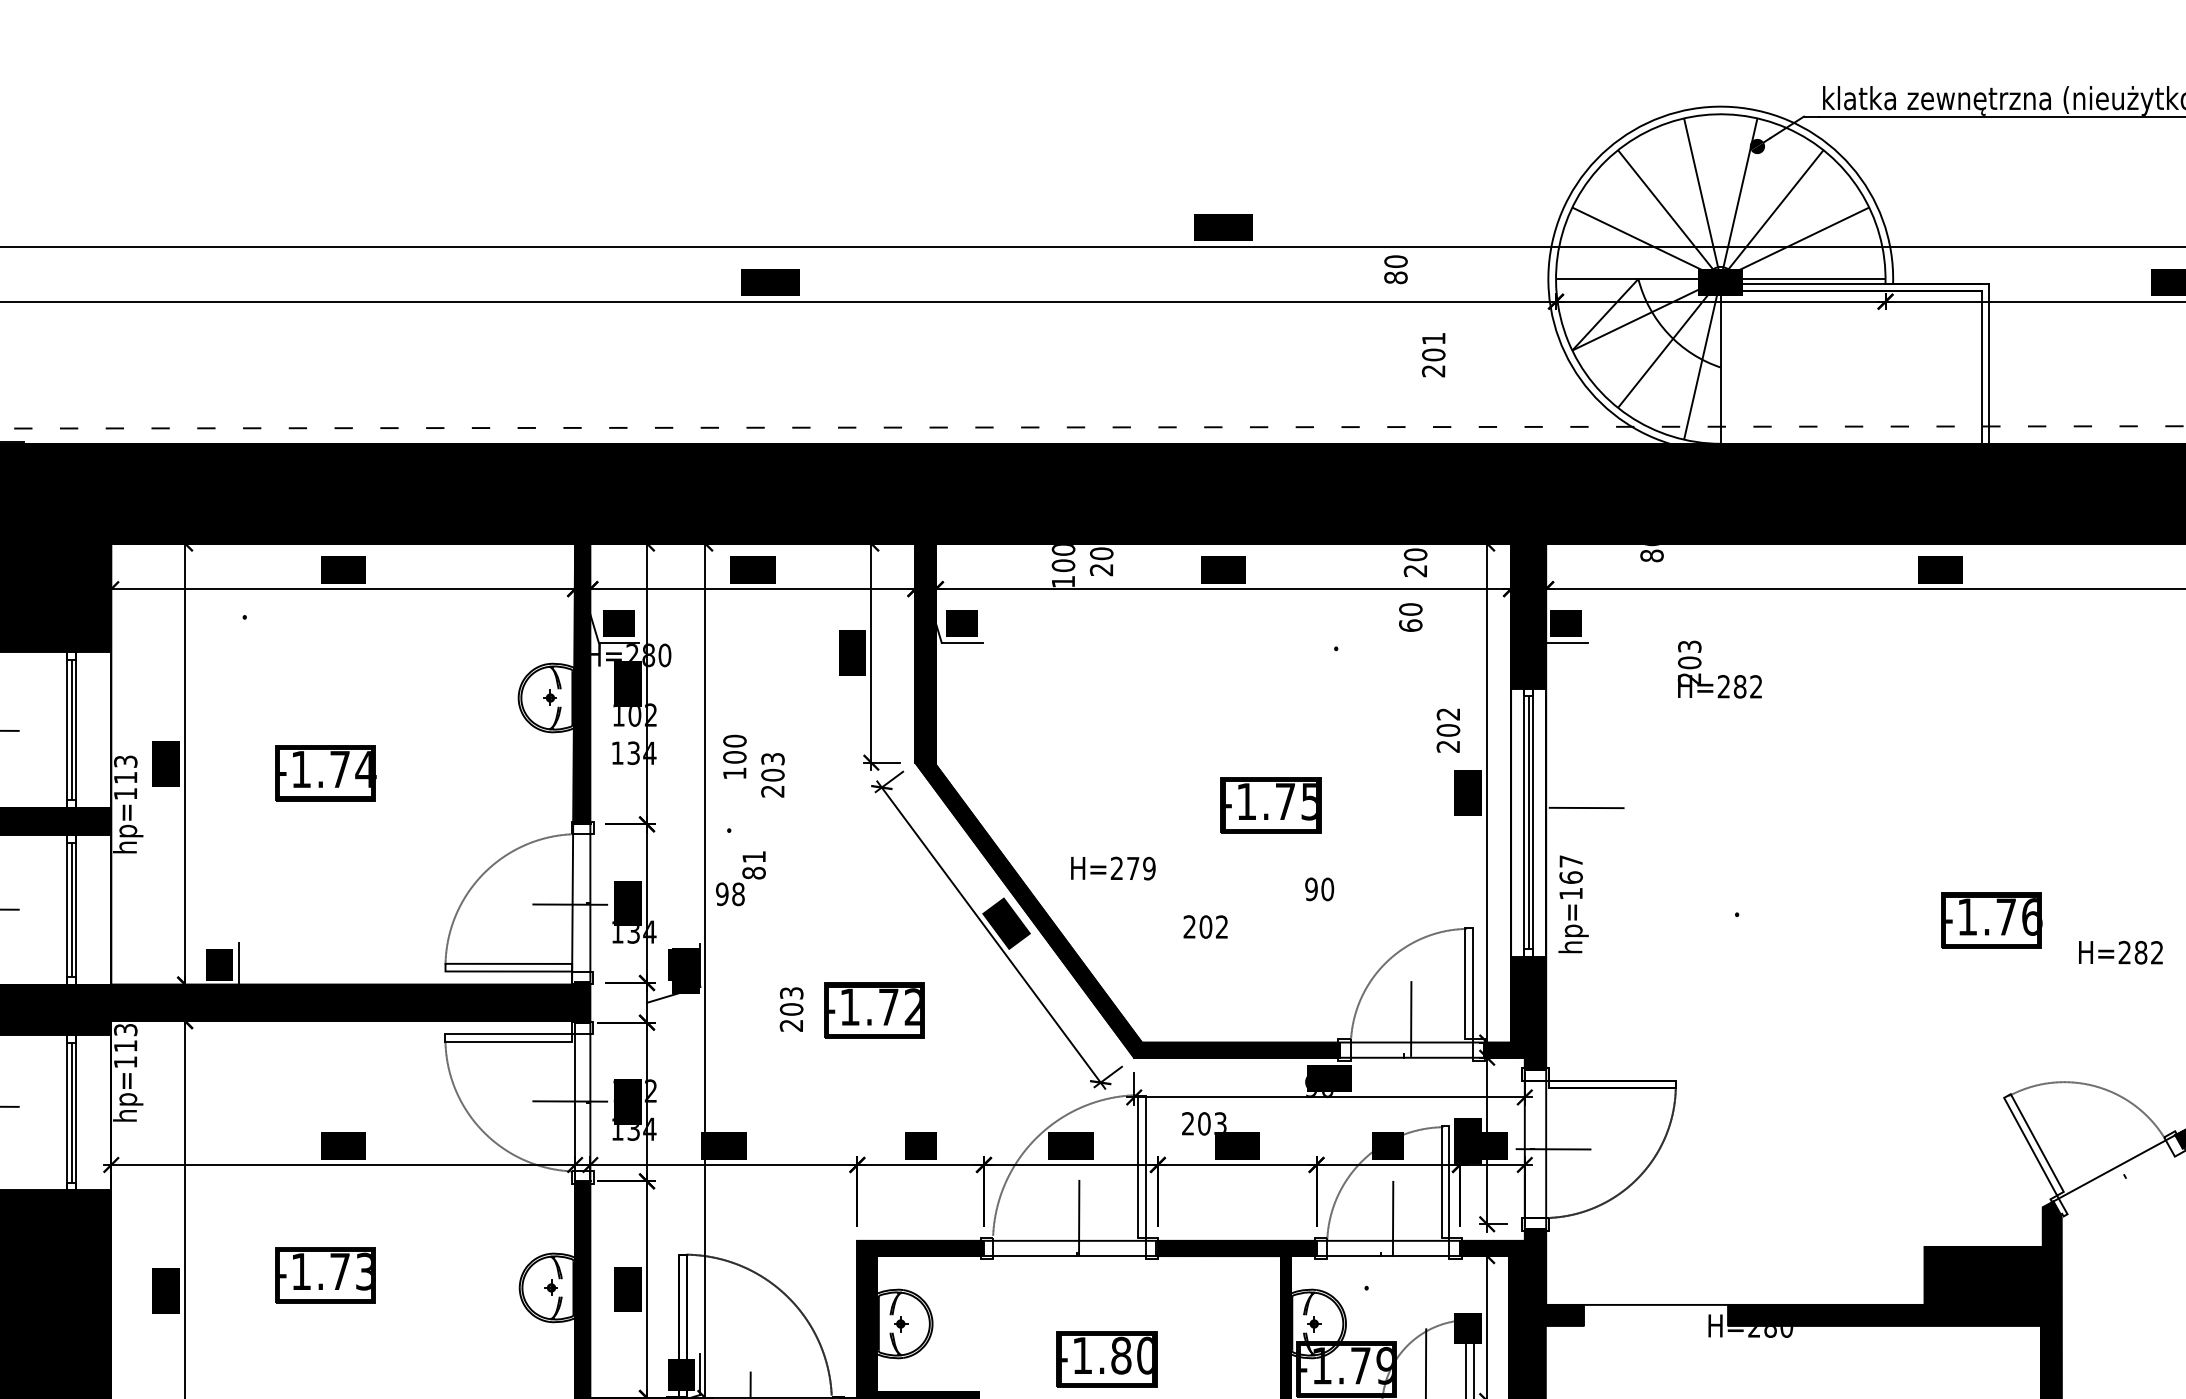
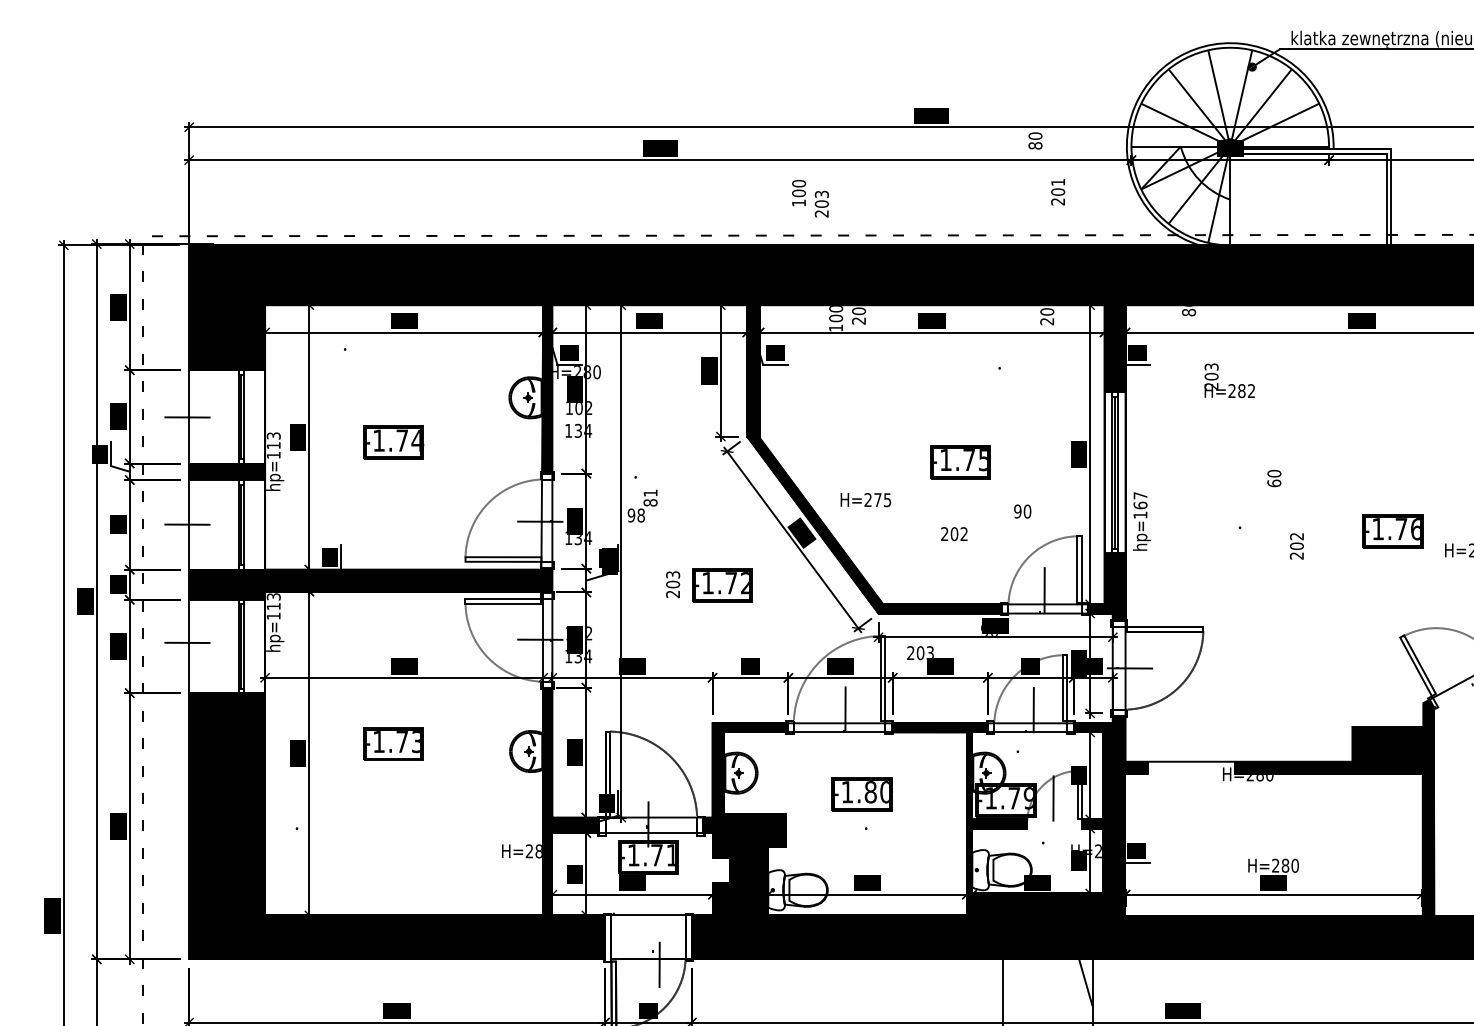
text: (1429, 677) -> (1285, 514), moved
text: (753, 765) -> (810, 198), moved
line: (1586, 807) -> (1149, 463), removed
text: (1149, 867) -> (887, 499), H=279 -> H=275
text: (1259, 907) -> (986, 522), moved

